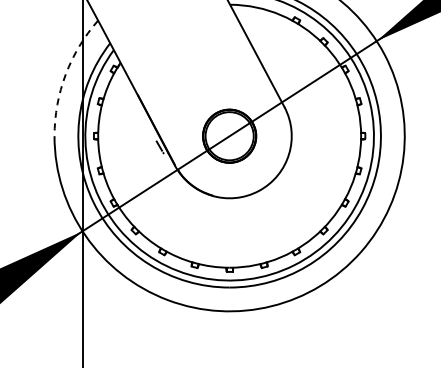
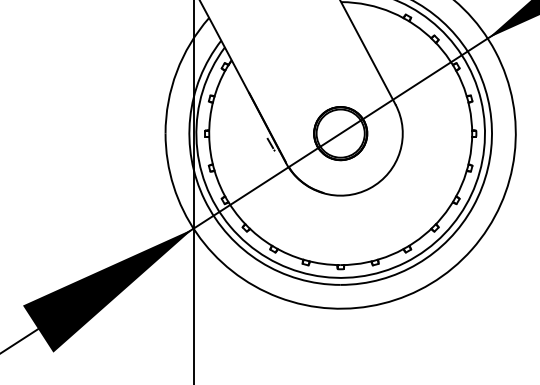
arc: (65, 74) -> (176, 71), dashed -> solid

